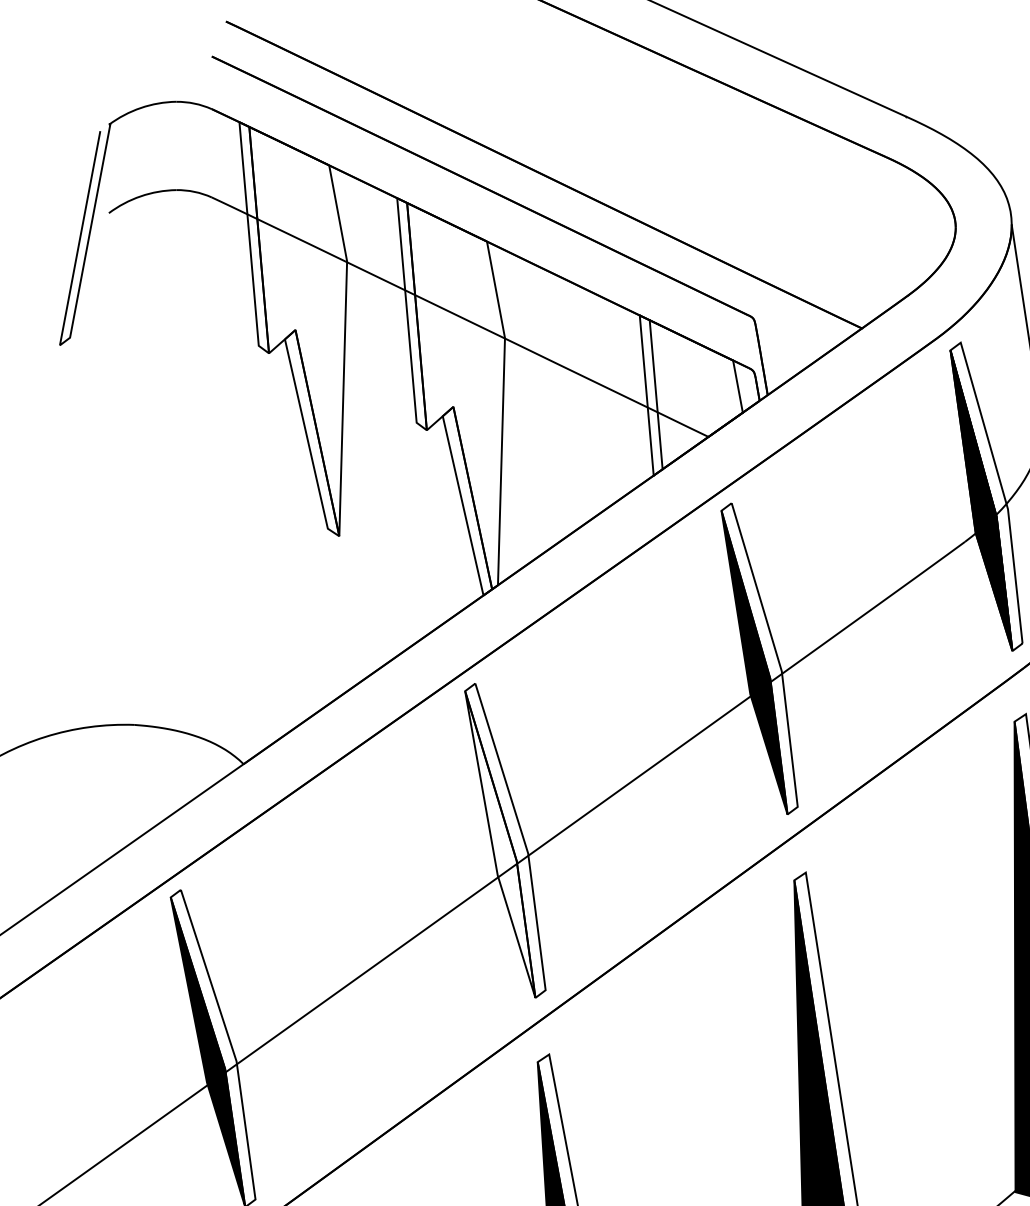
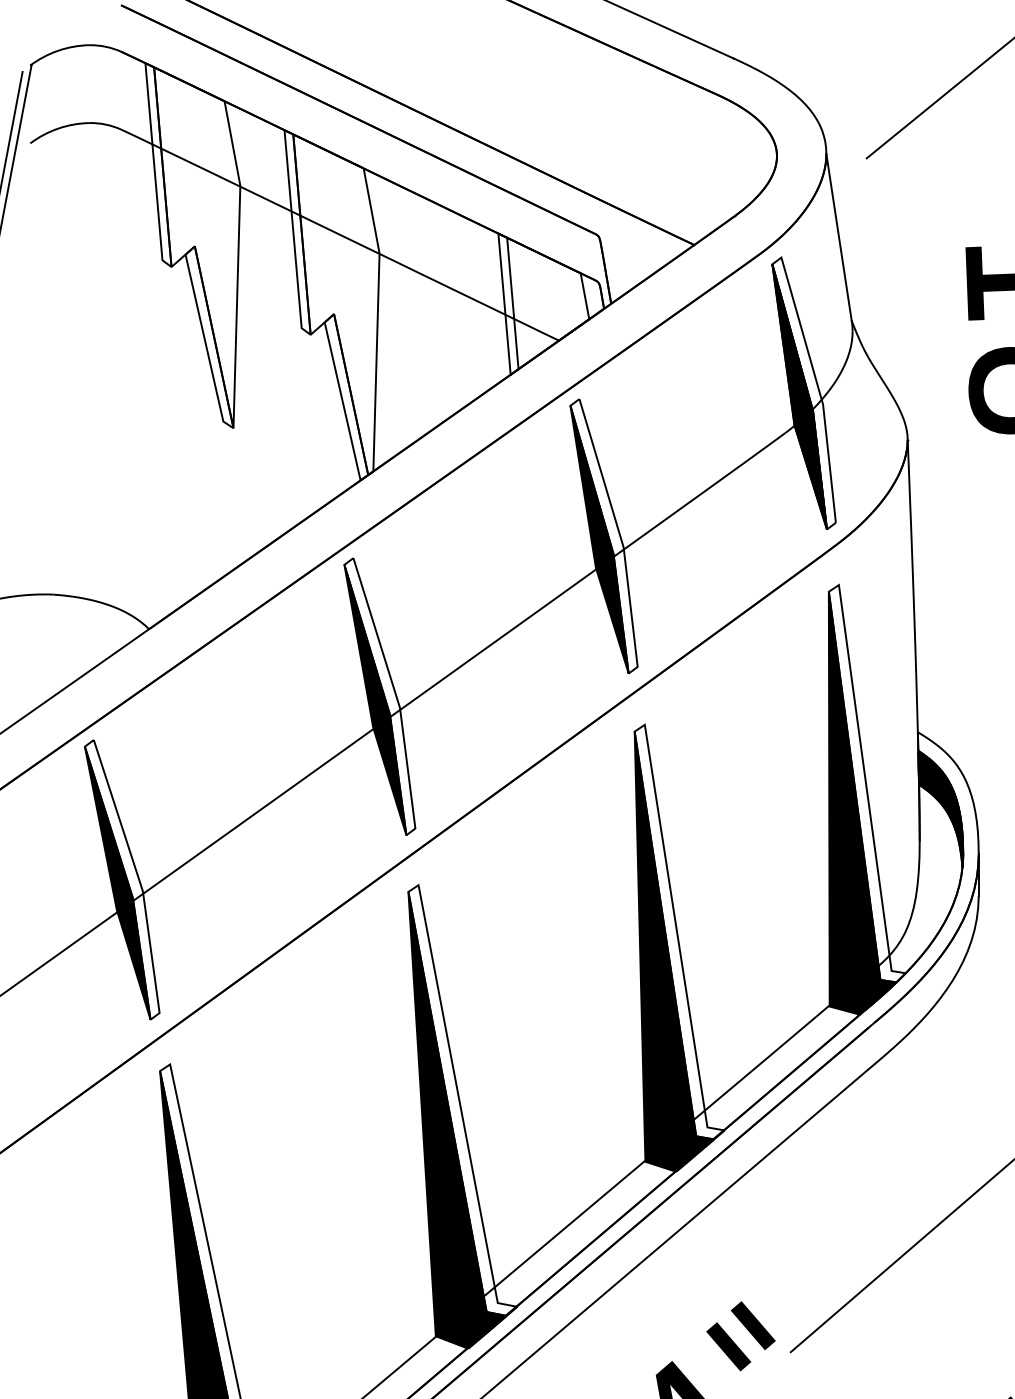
fill: (500, 843) -> (375, 699), added

